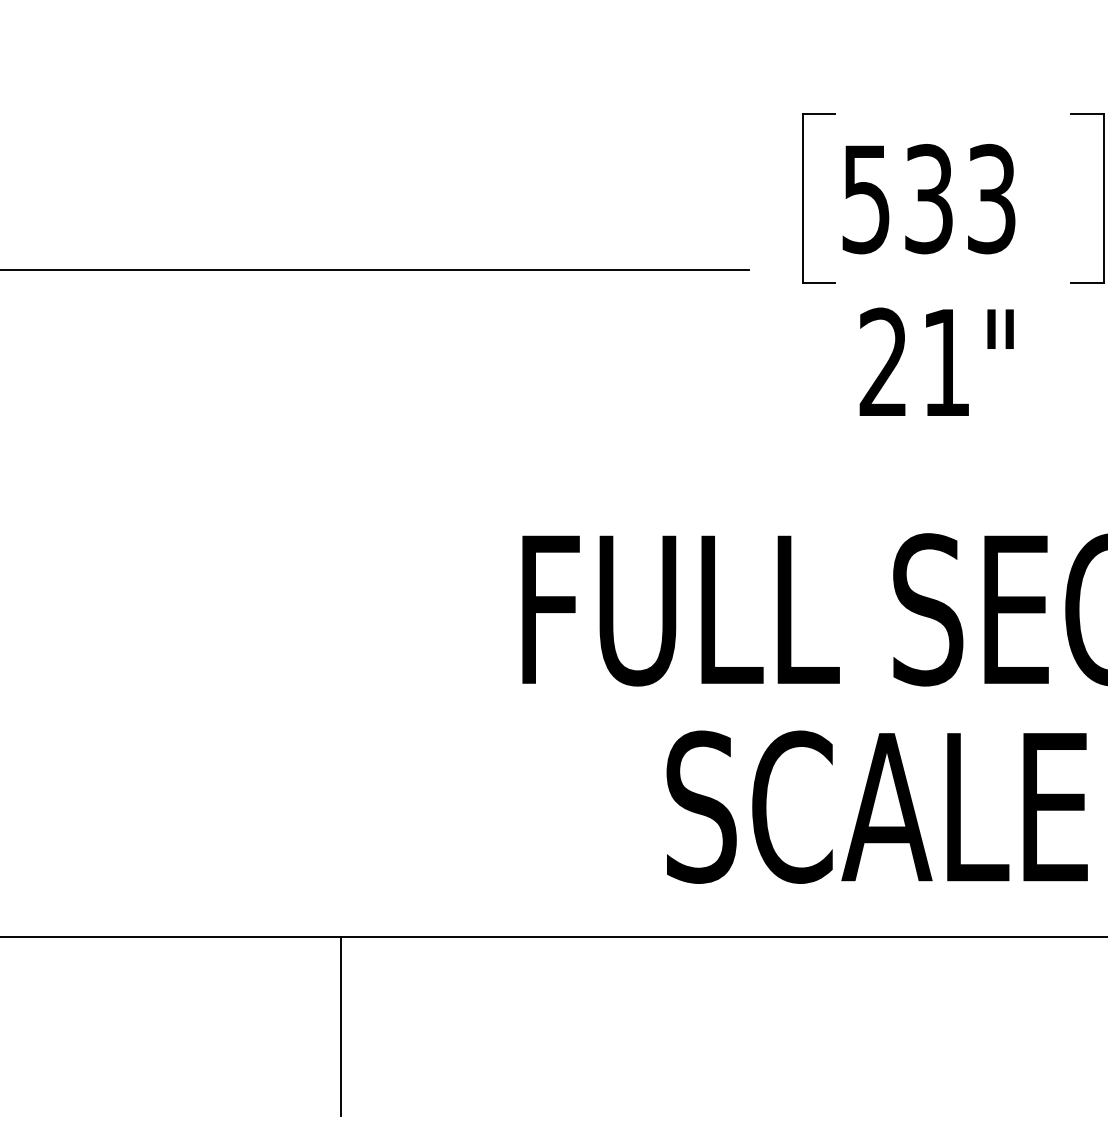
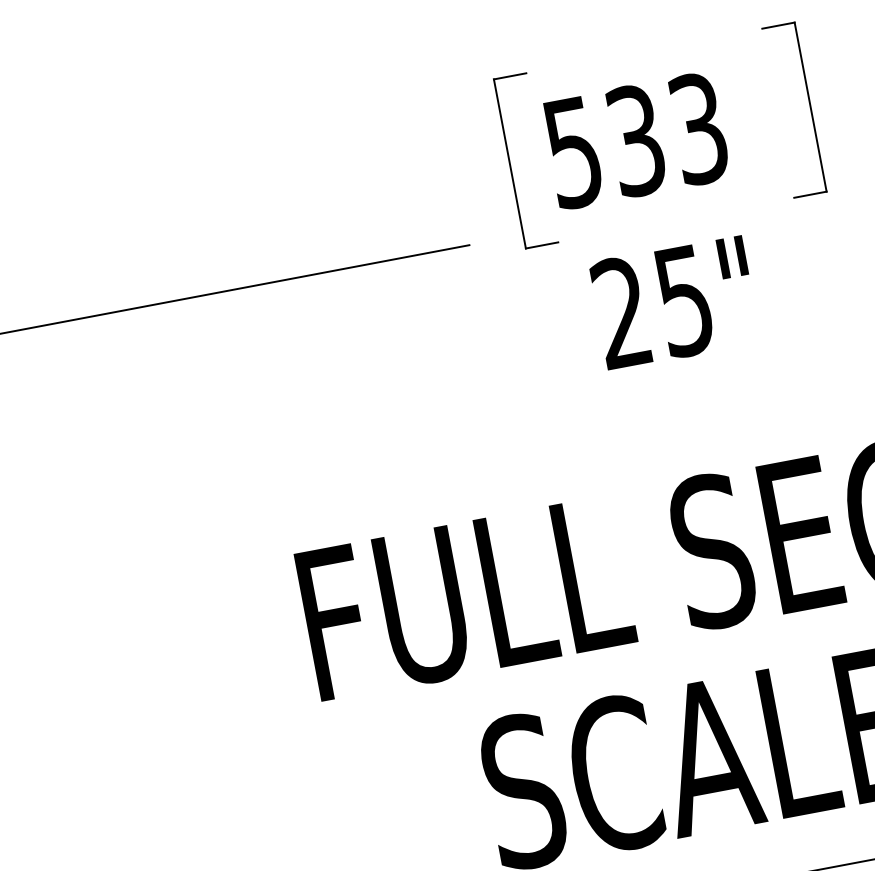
text: (945, 363) -> (683, 301), 21" -> 25"

